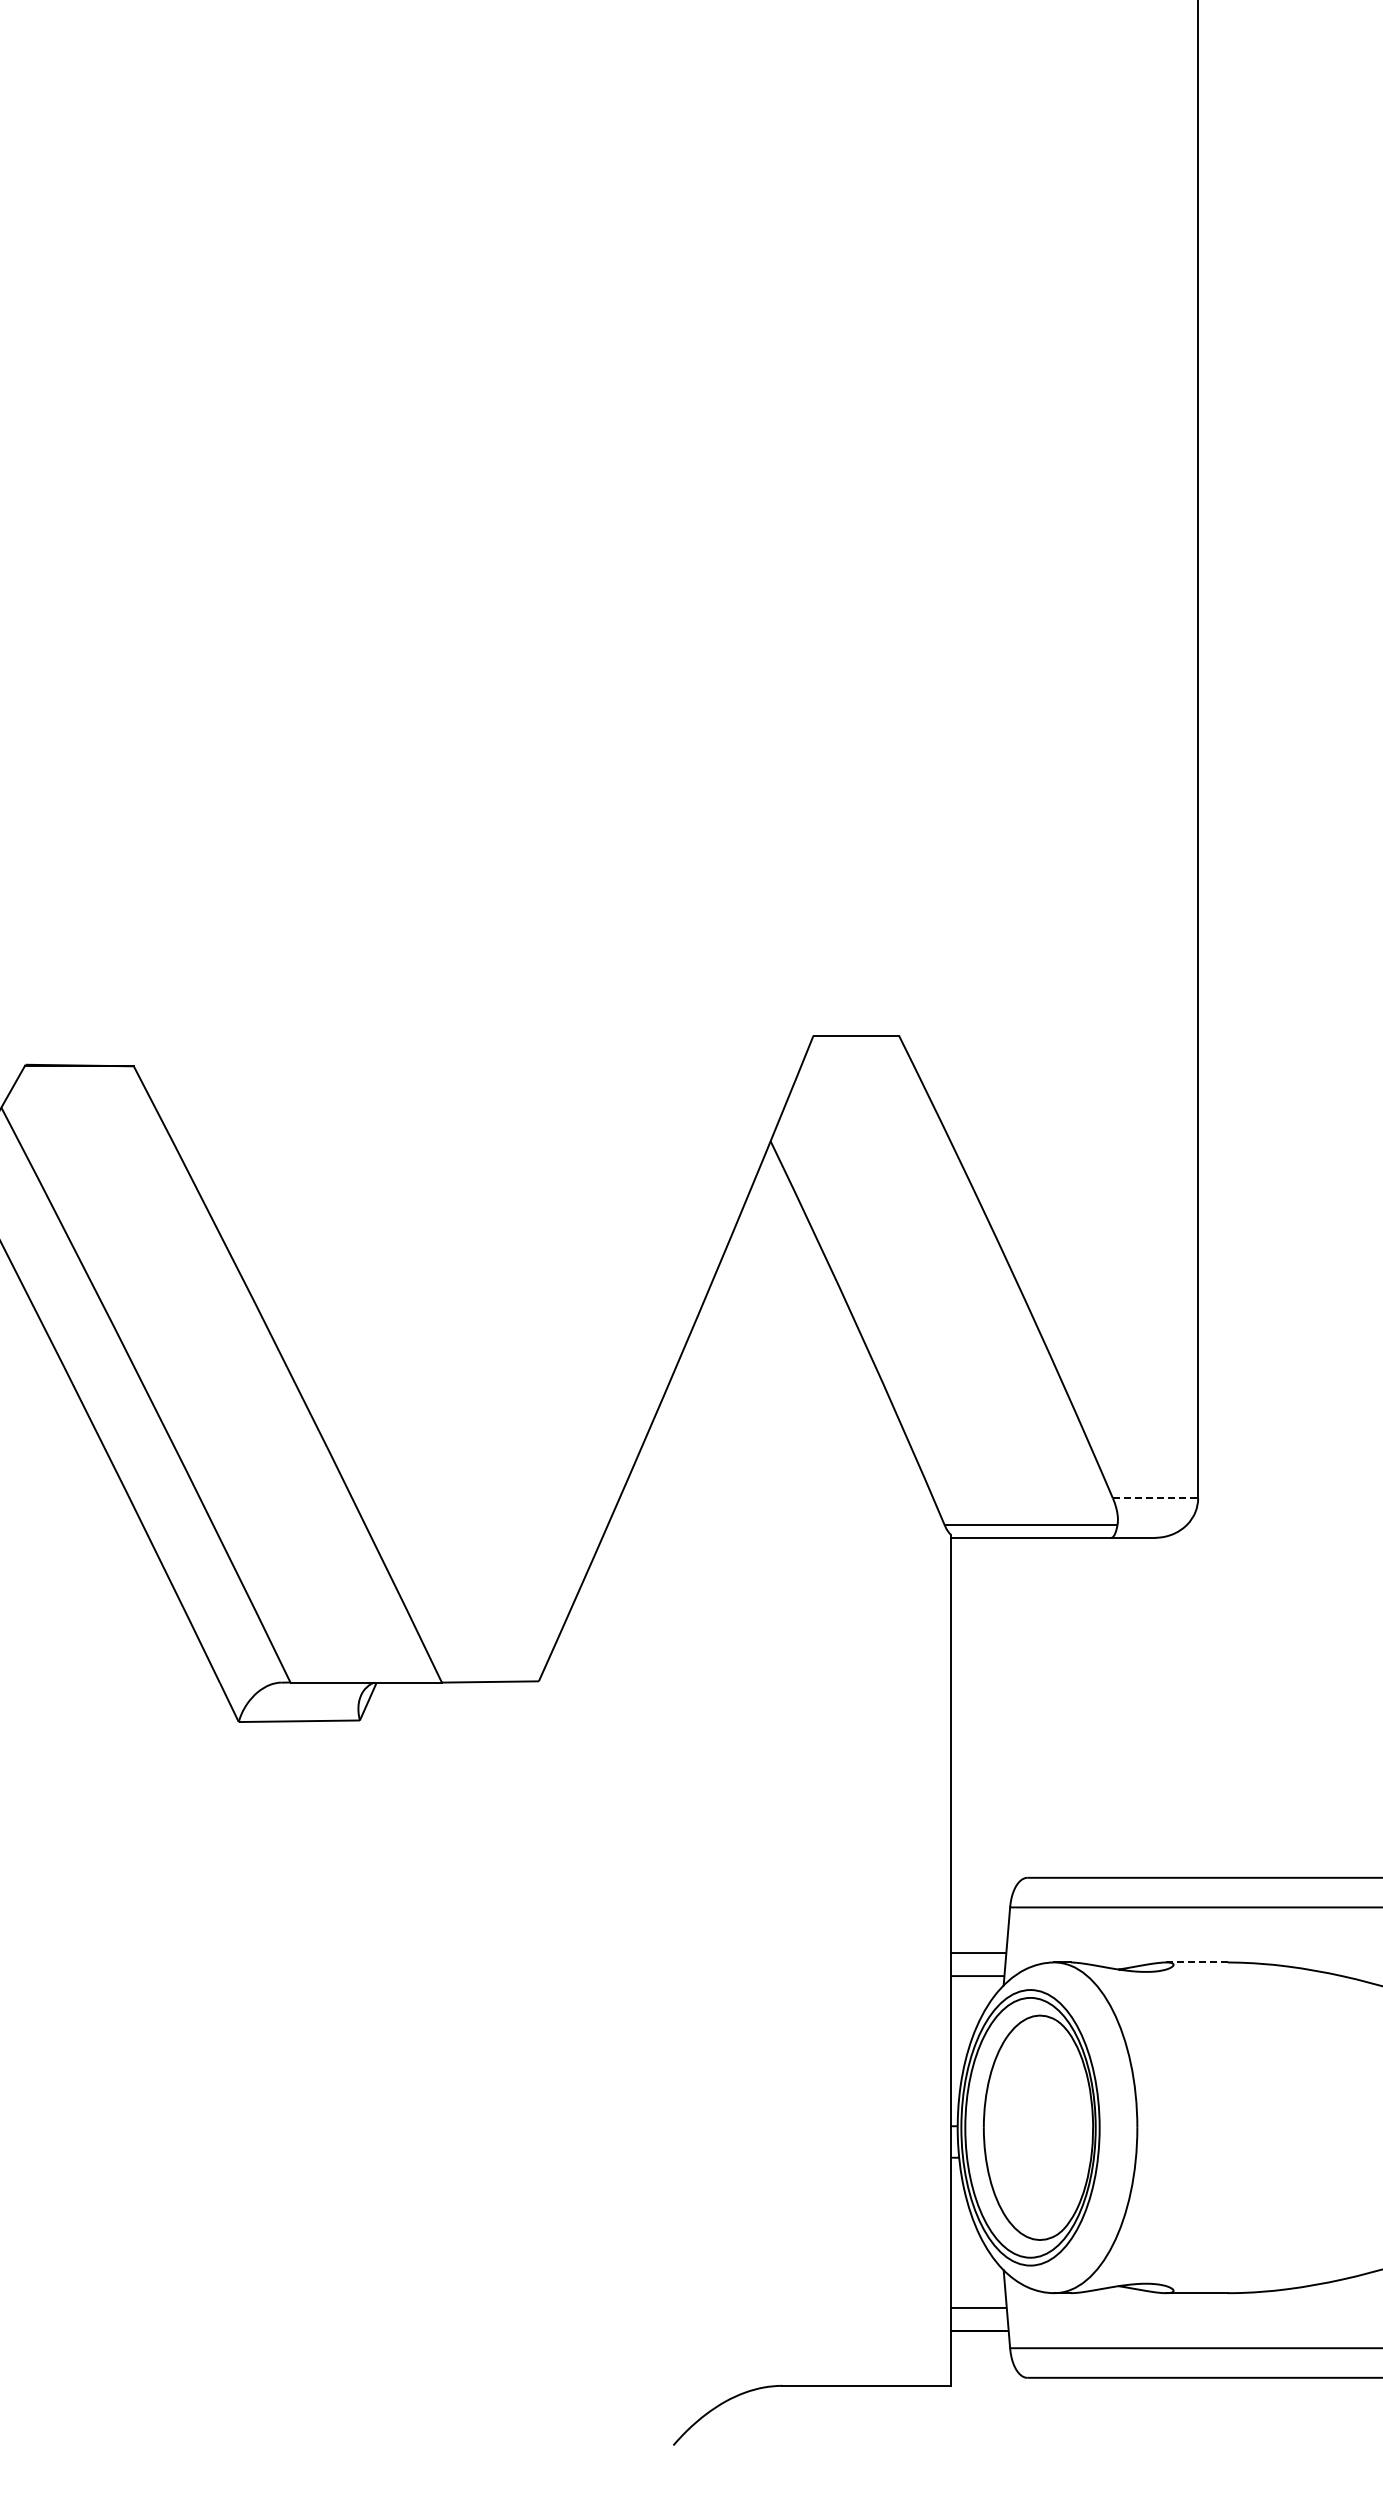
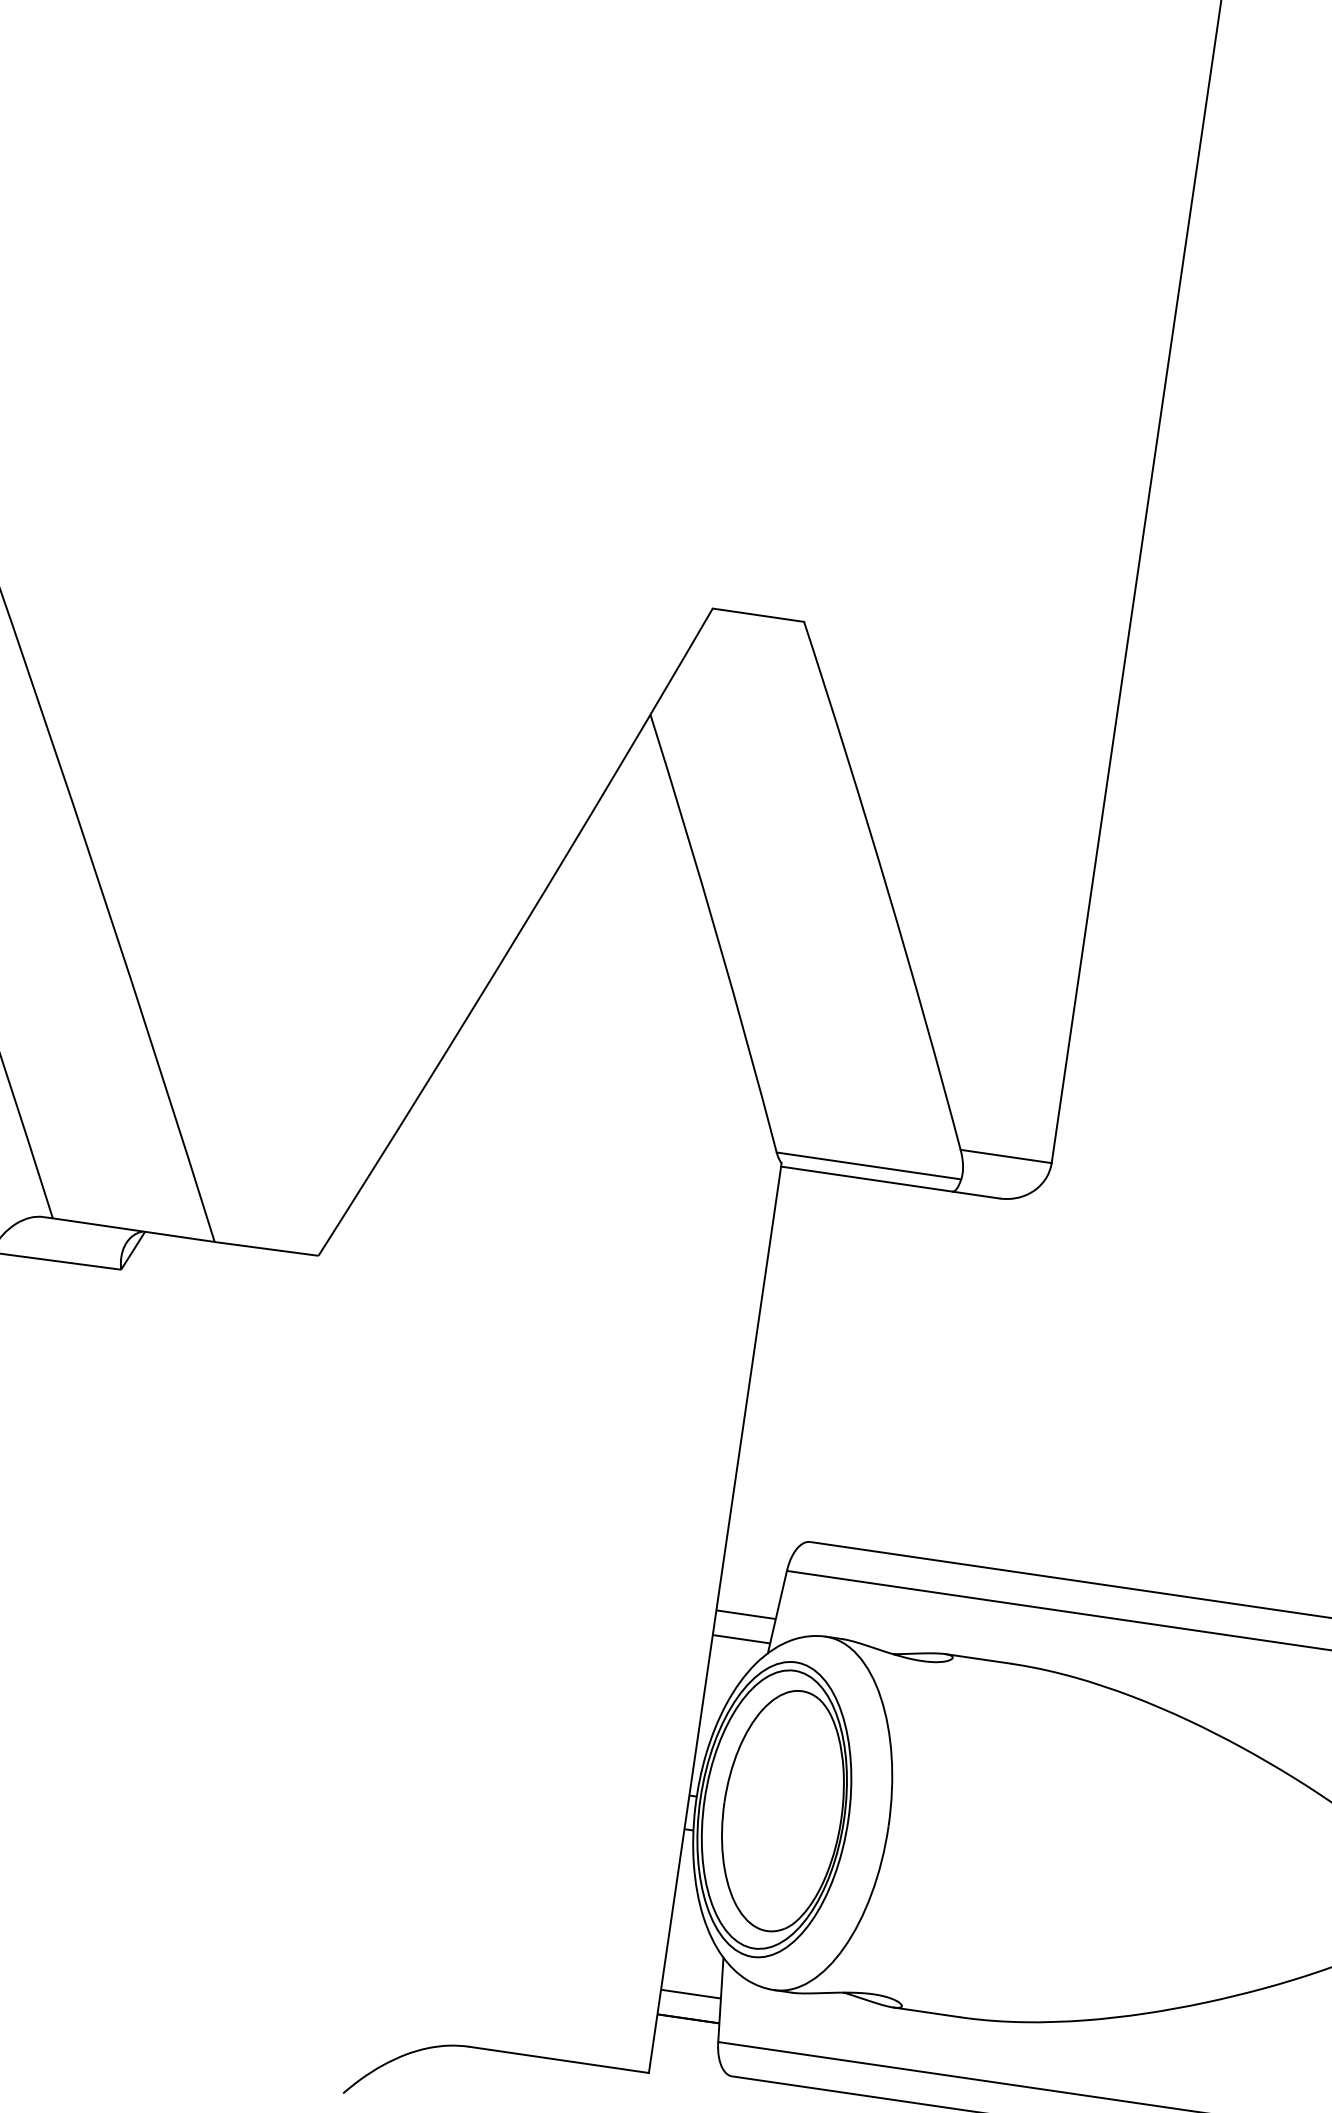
line: (1155, 1498) -> (1006, 1156), dashed -> solid
line: (1196, 1962) -> (977, 1658), dashed -> solid

